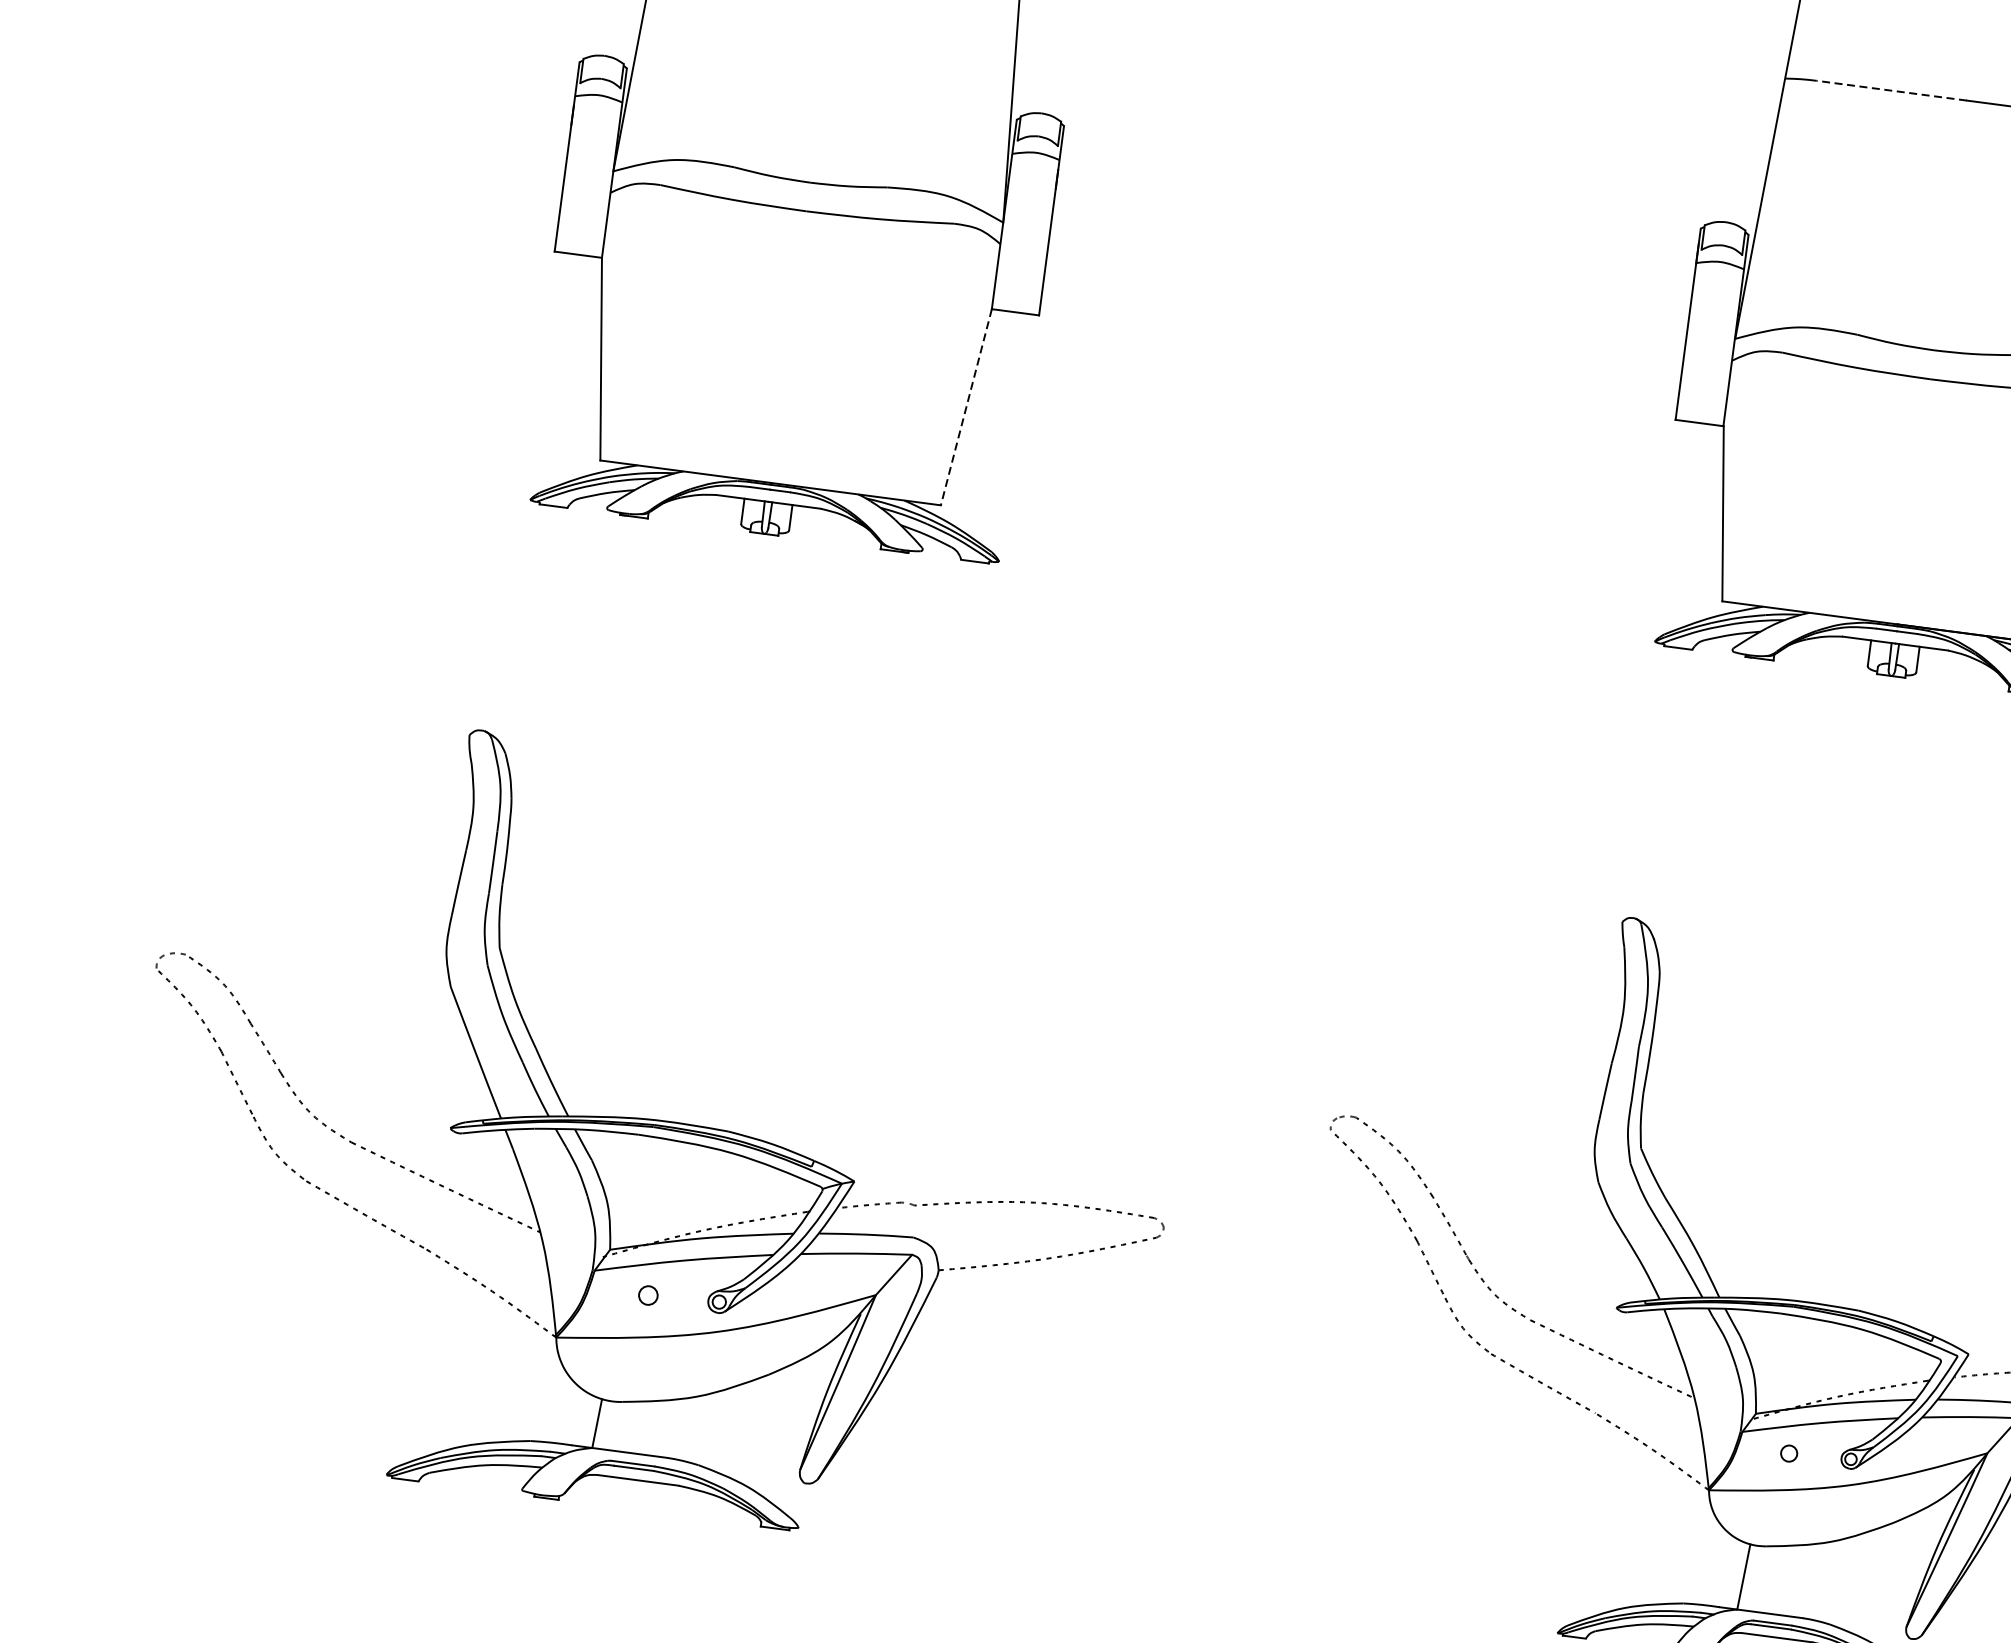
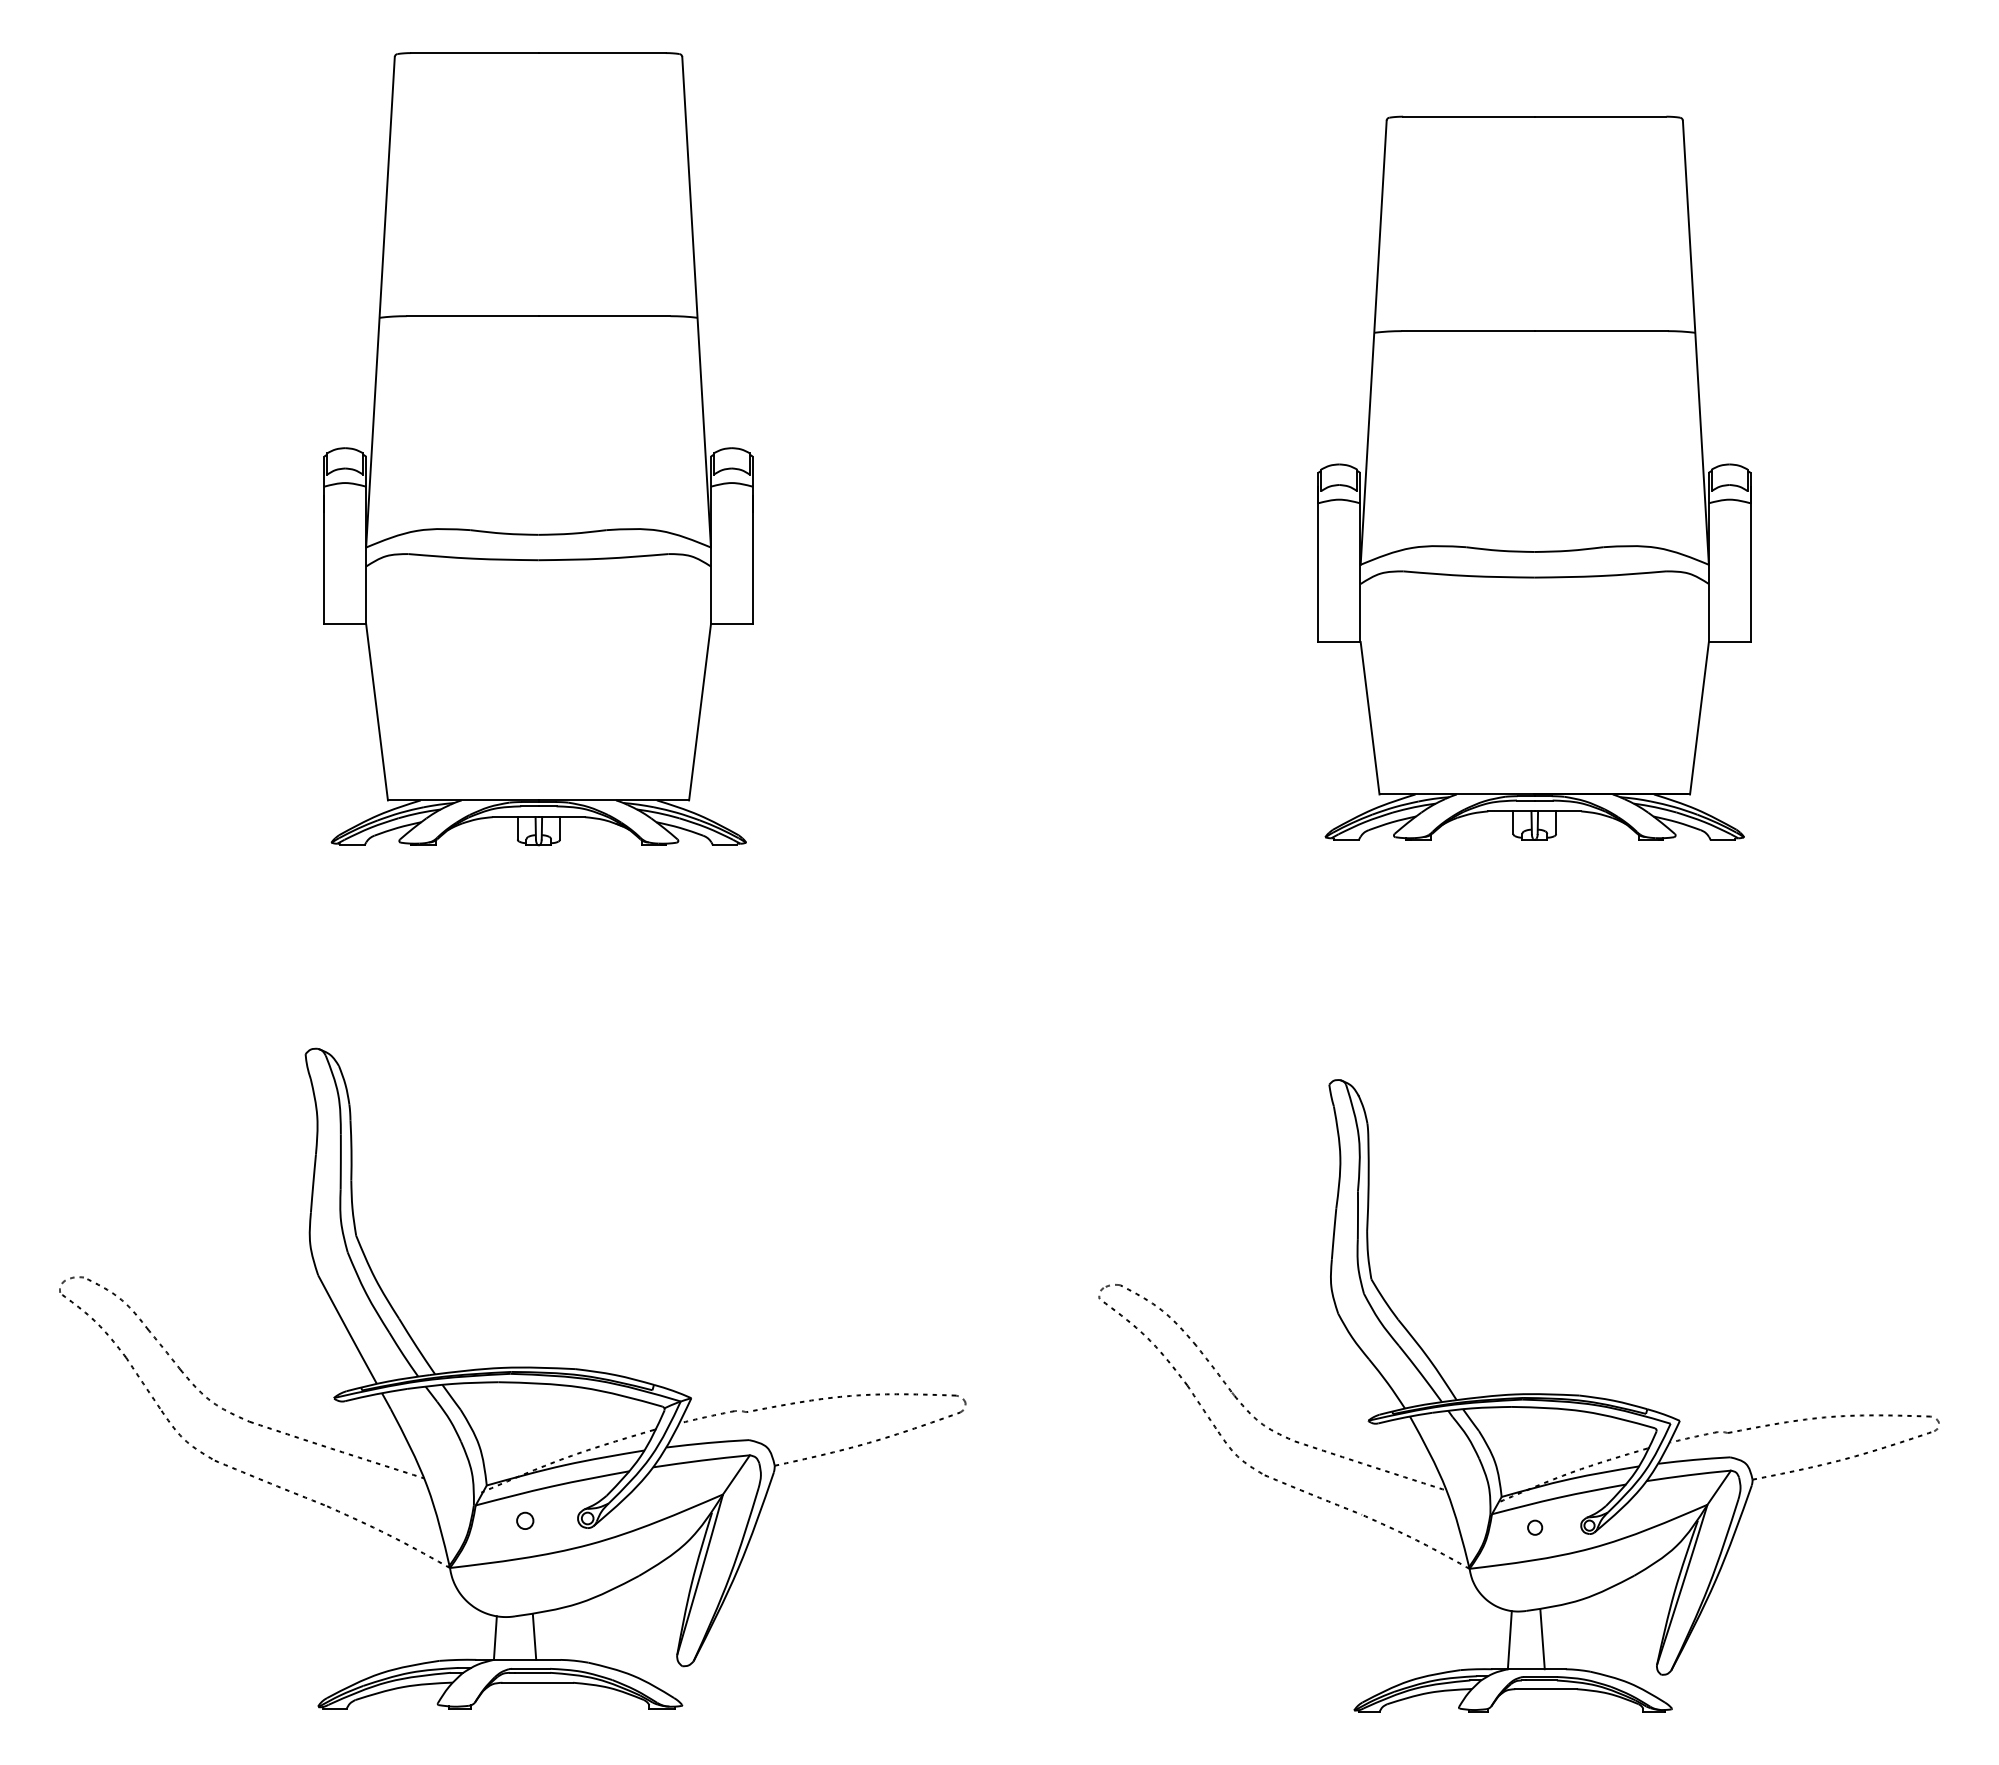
line: (1891, 91) -> (1468, 331), dashed -> solid
line: (966, 407) -> (700, 712), dashed -> solid
line: (641, 1427) -> (534, 1636), added
line: (1780, 1581) -> (1542, 1639), added

